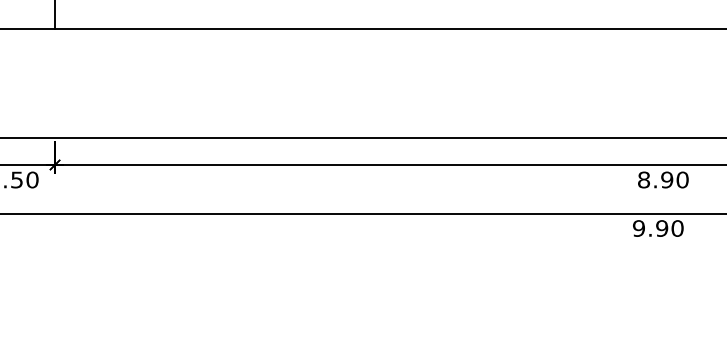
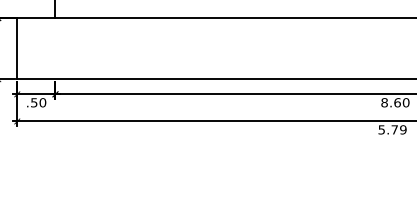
text: (667, 179) -> (397, 102), 8.90 -> 8.60
text: (658, 227) -> (392, 129), 9.90 -> 5.79

